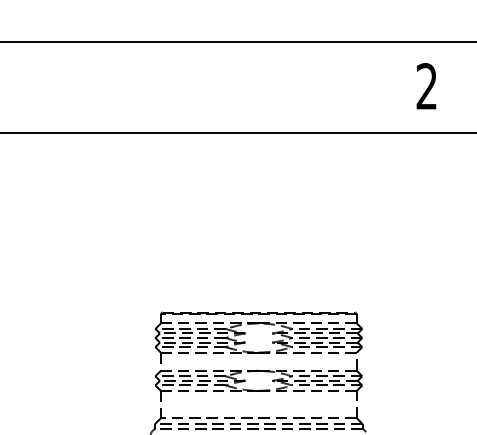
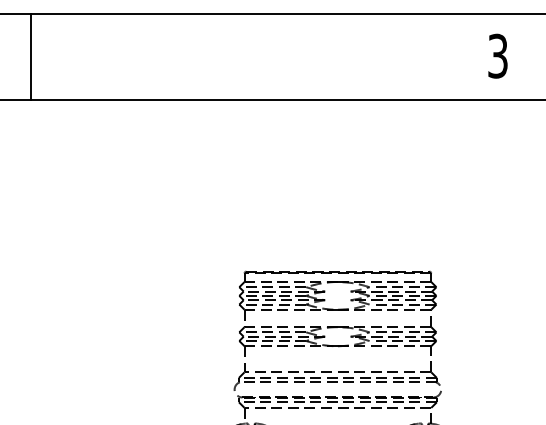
text: (426, 86) -> (497, 56), 2 -> 3

